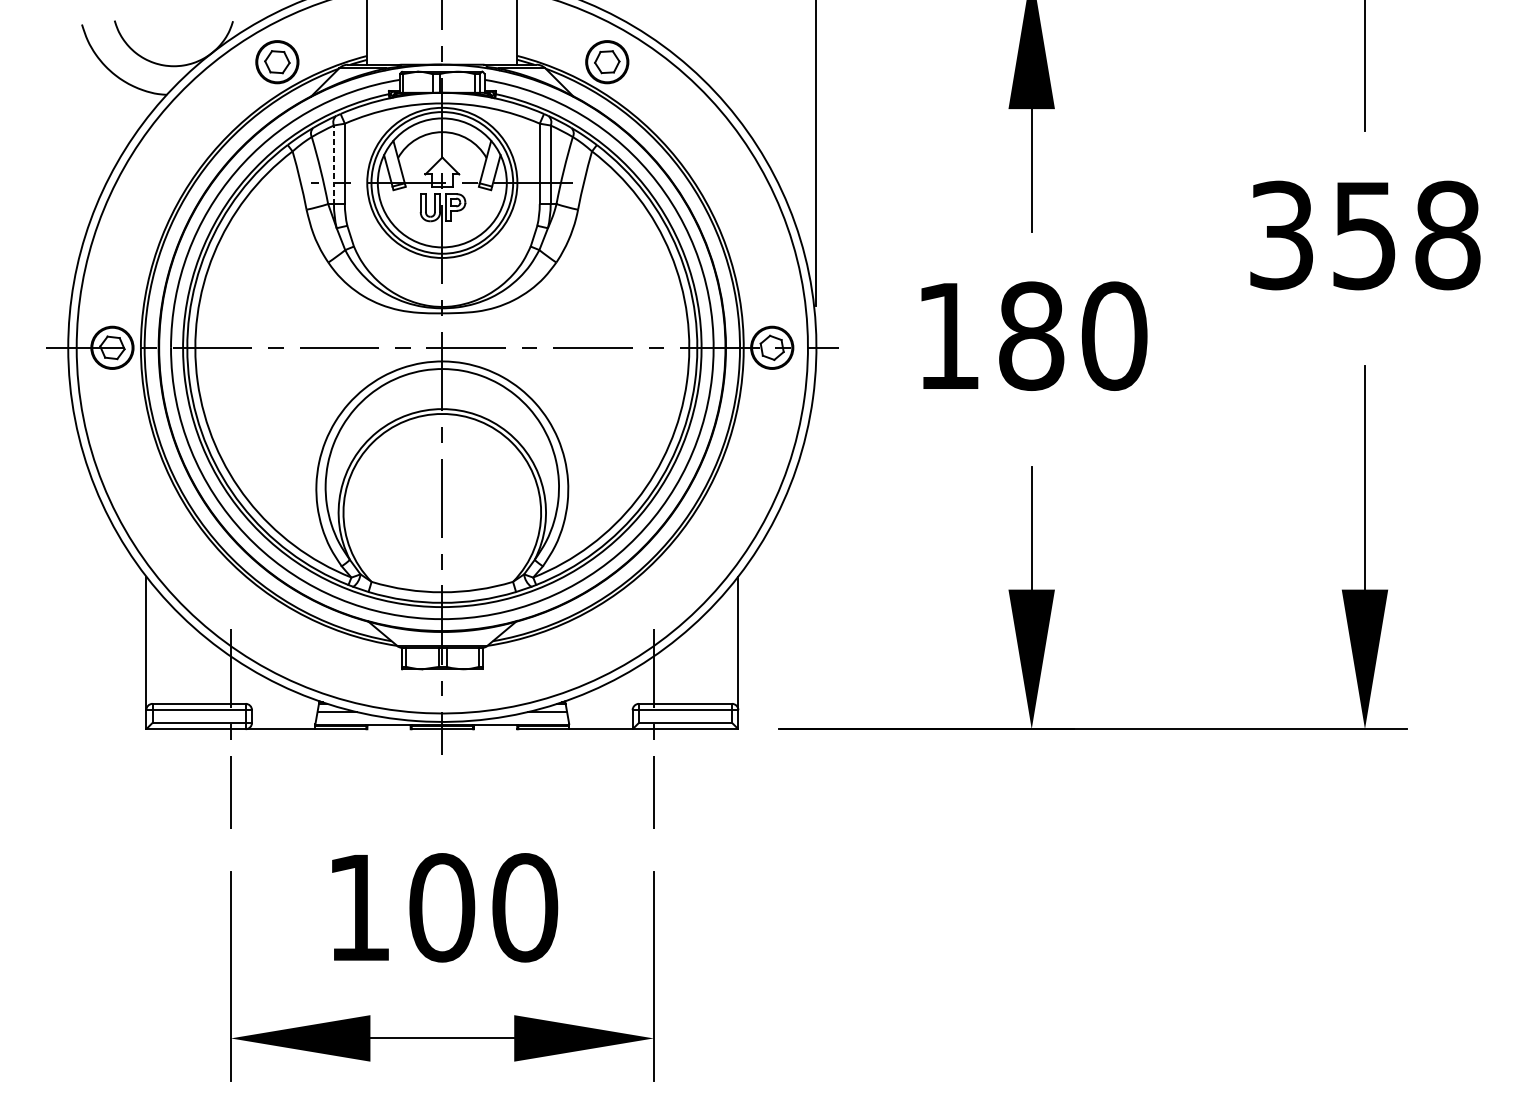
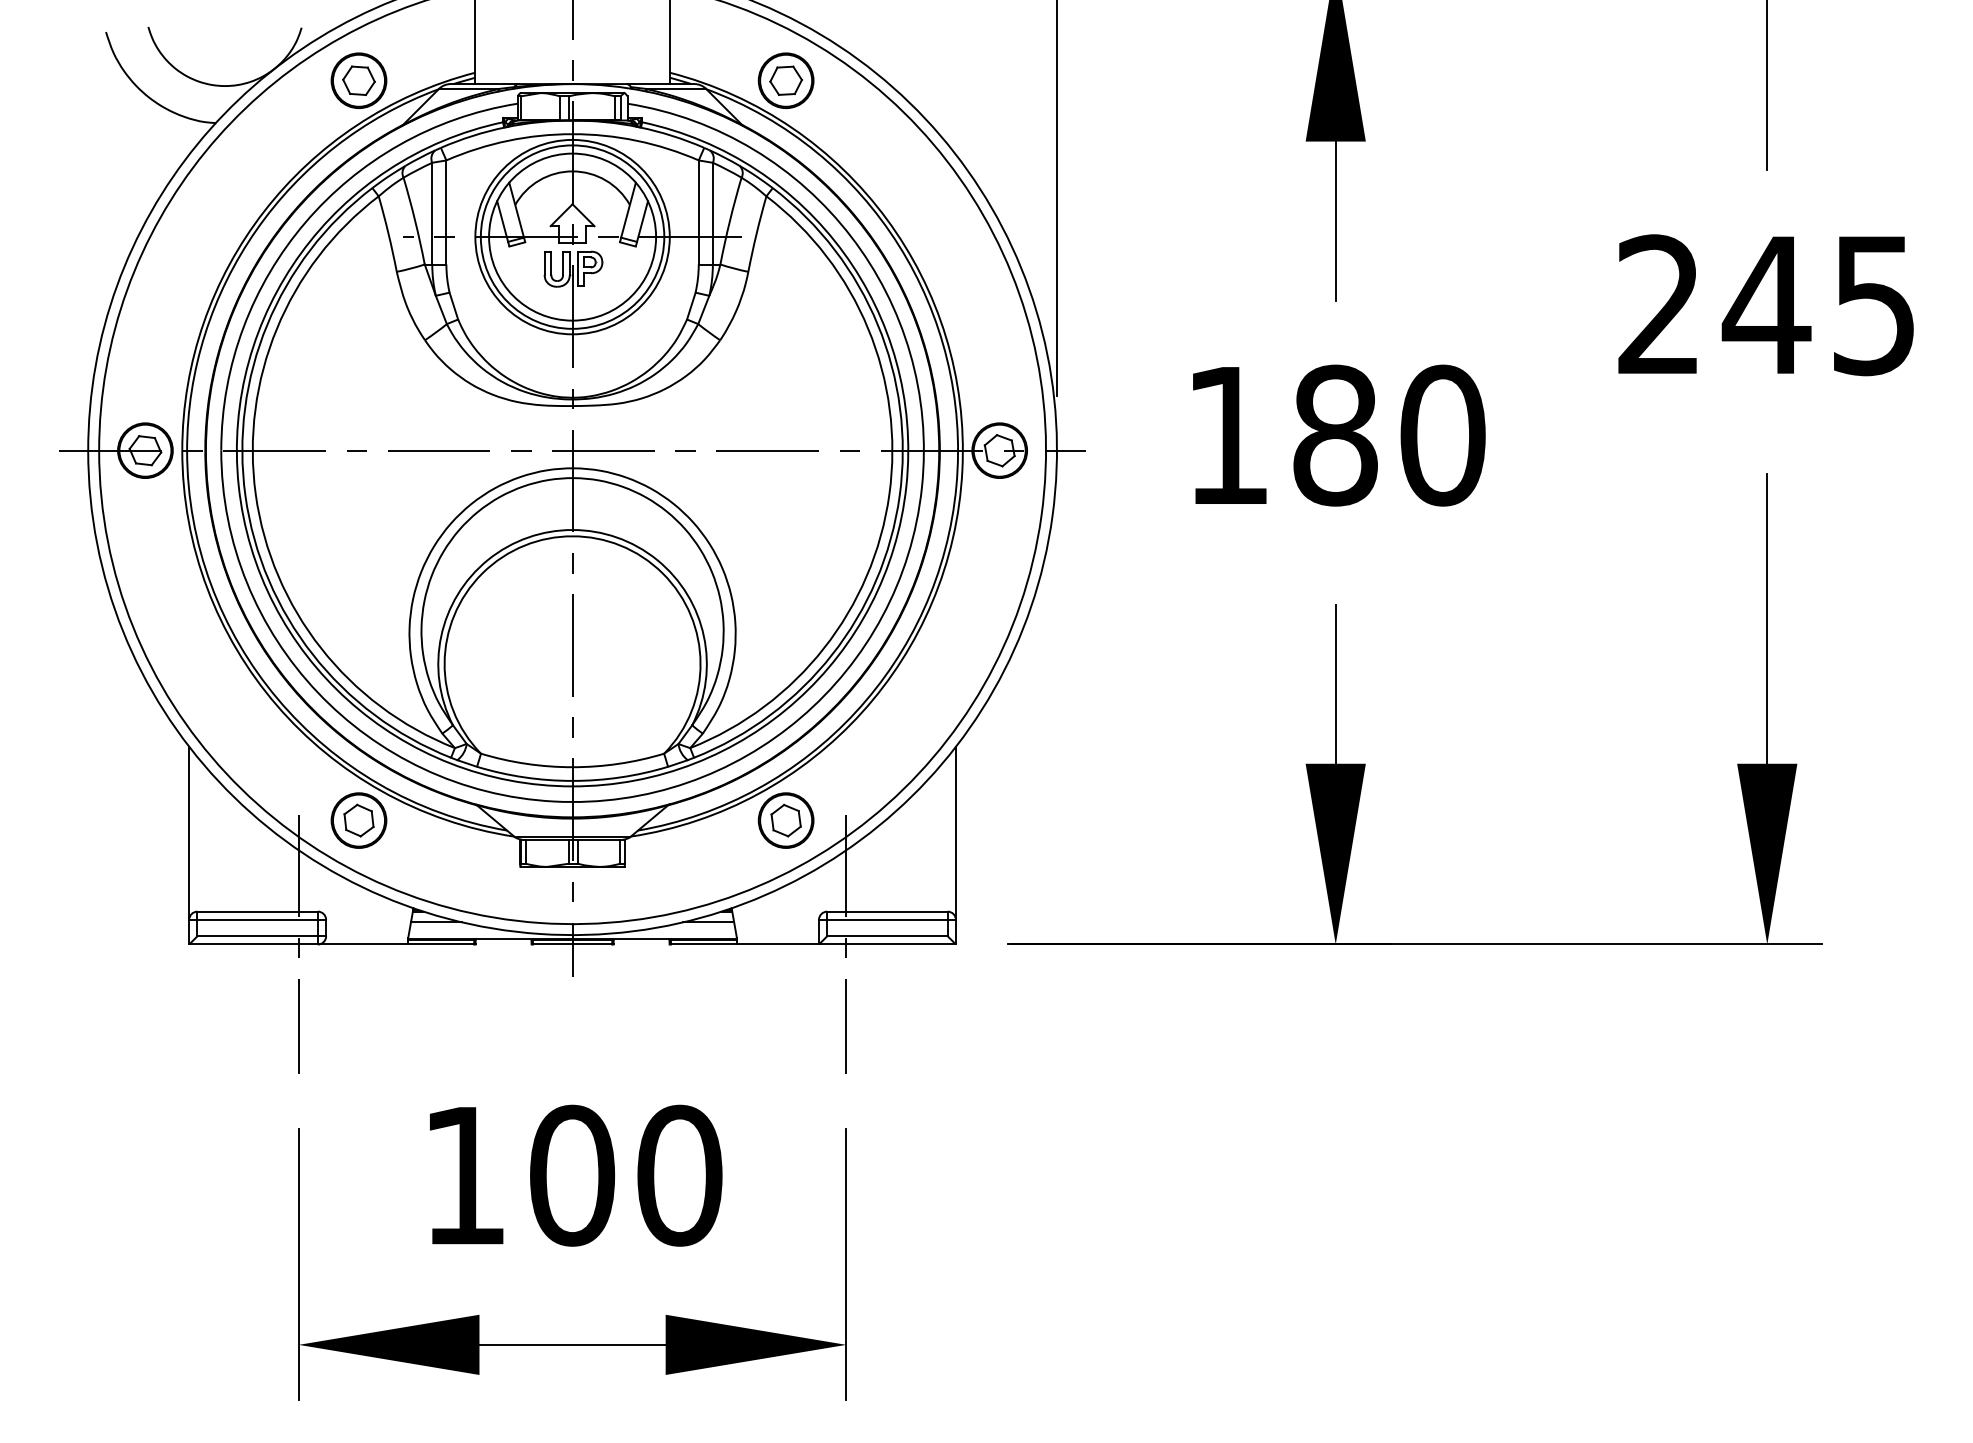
line: (334, 164) -> (432, 213), dashed -> solid
text: (1365, 235) -> (1767, 305), 358 -> 245
part: (276, 633) -> (358, 820), added
part: (606, 633) -> (785, 820), added

